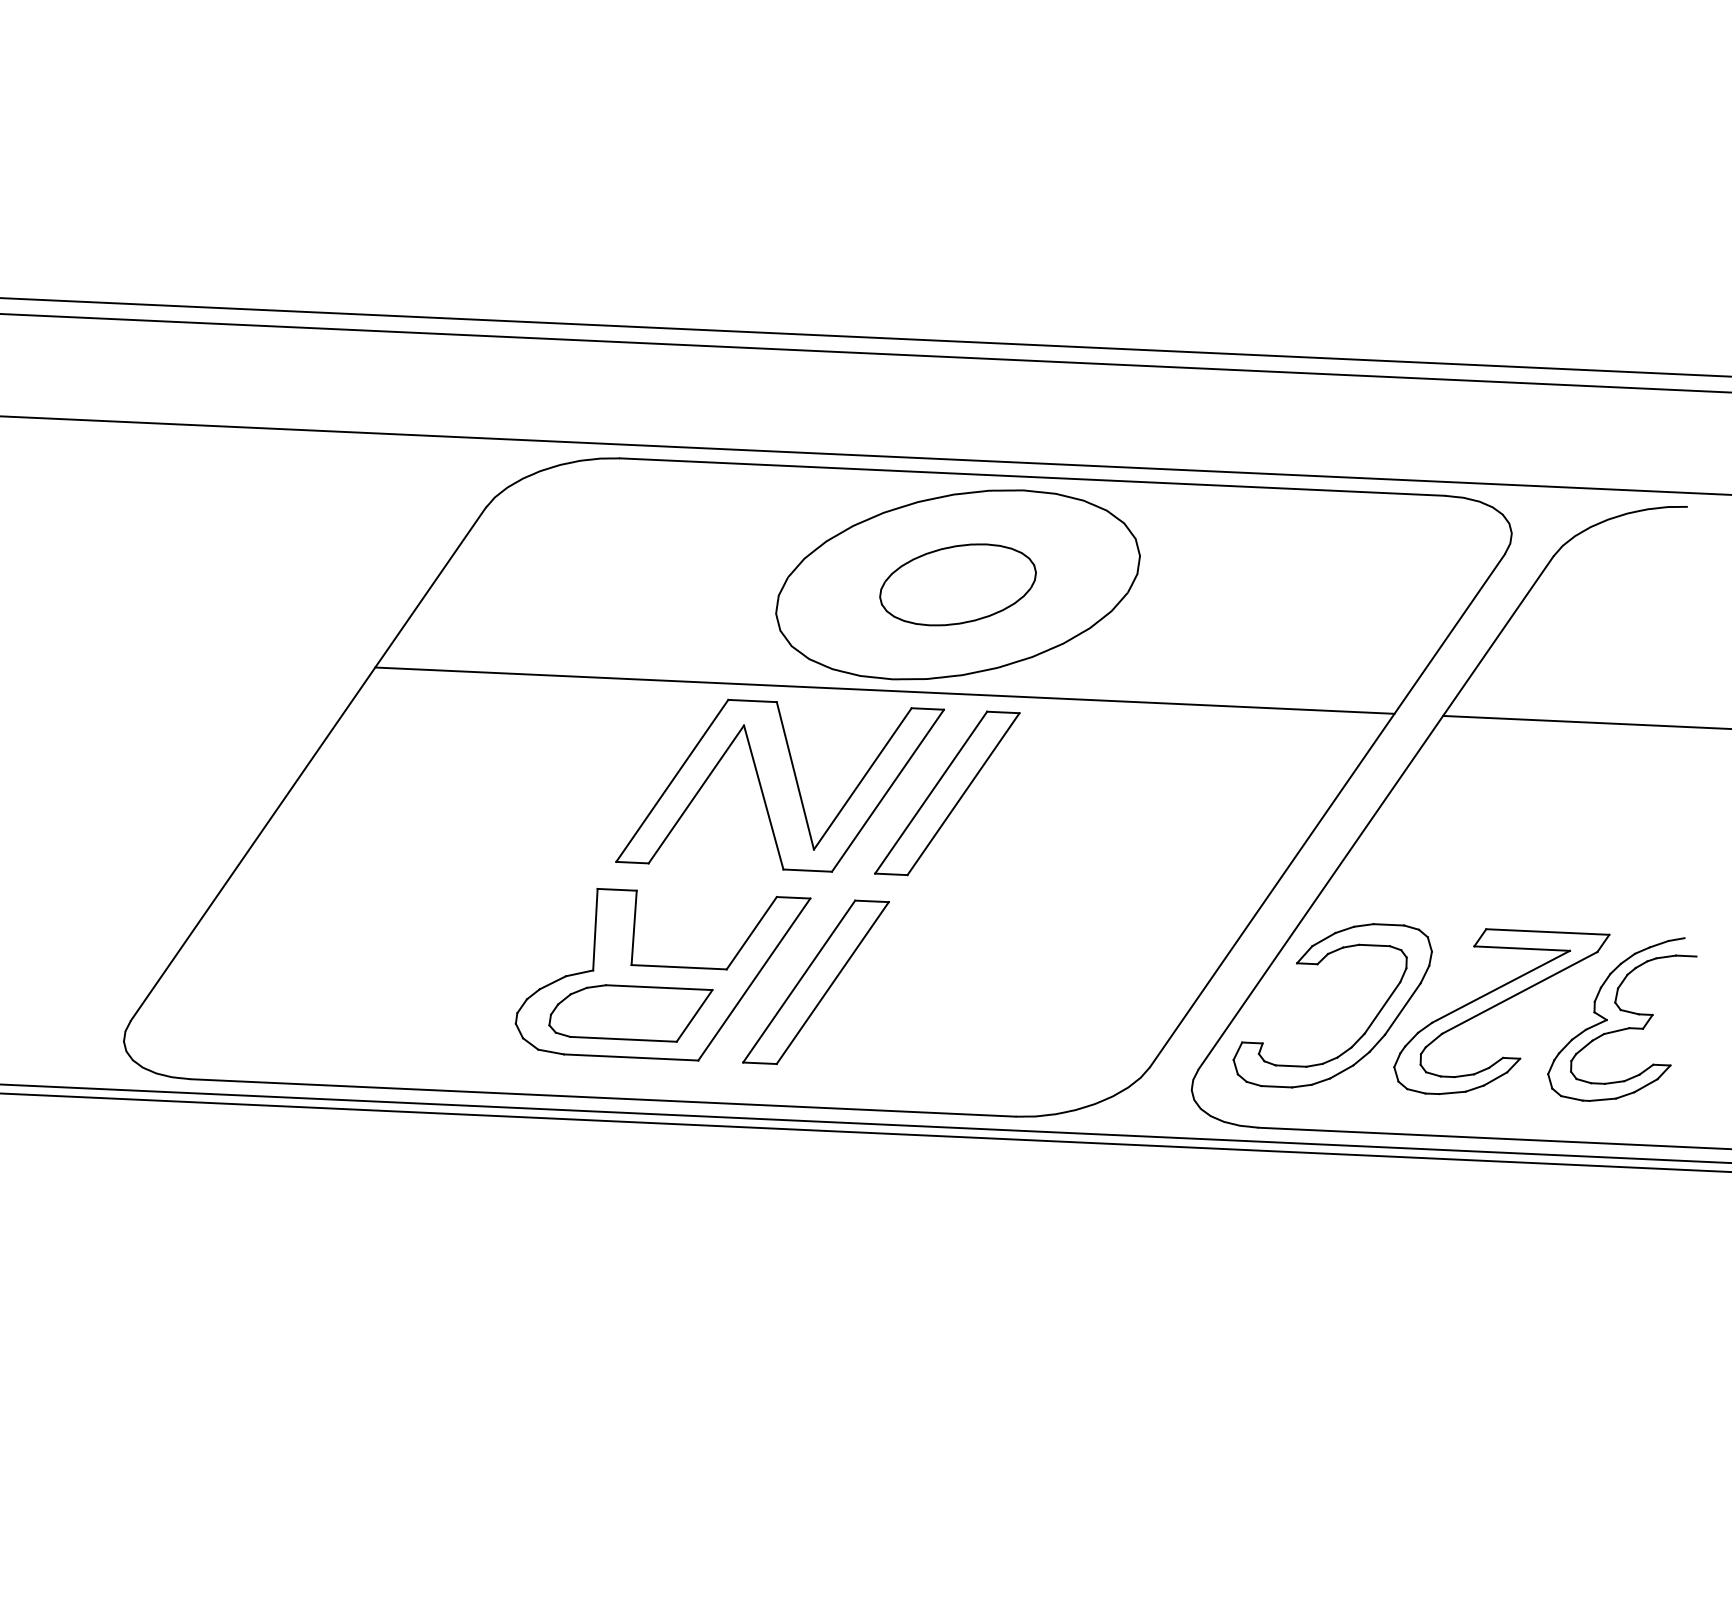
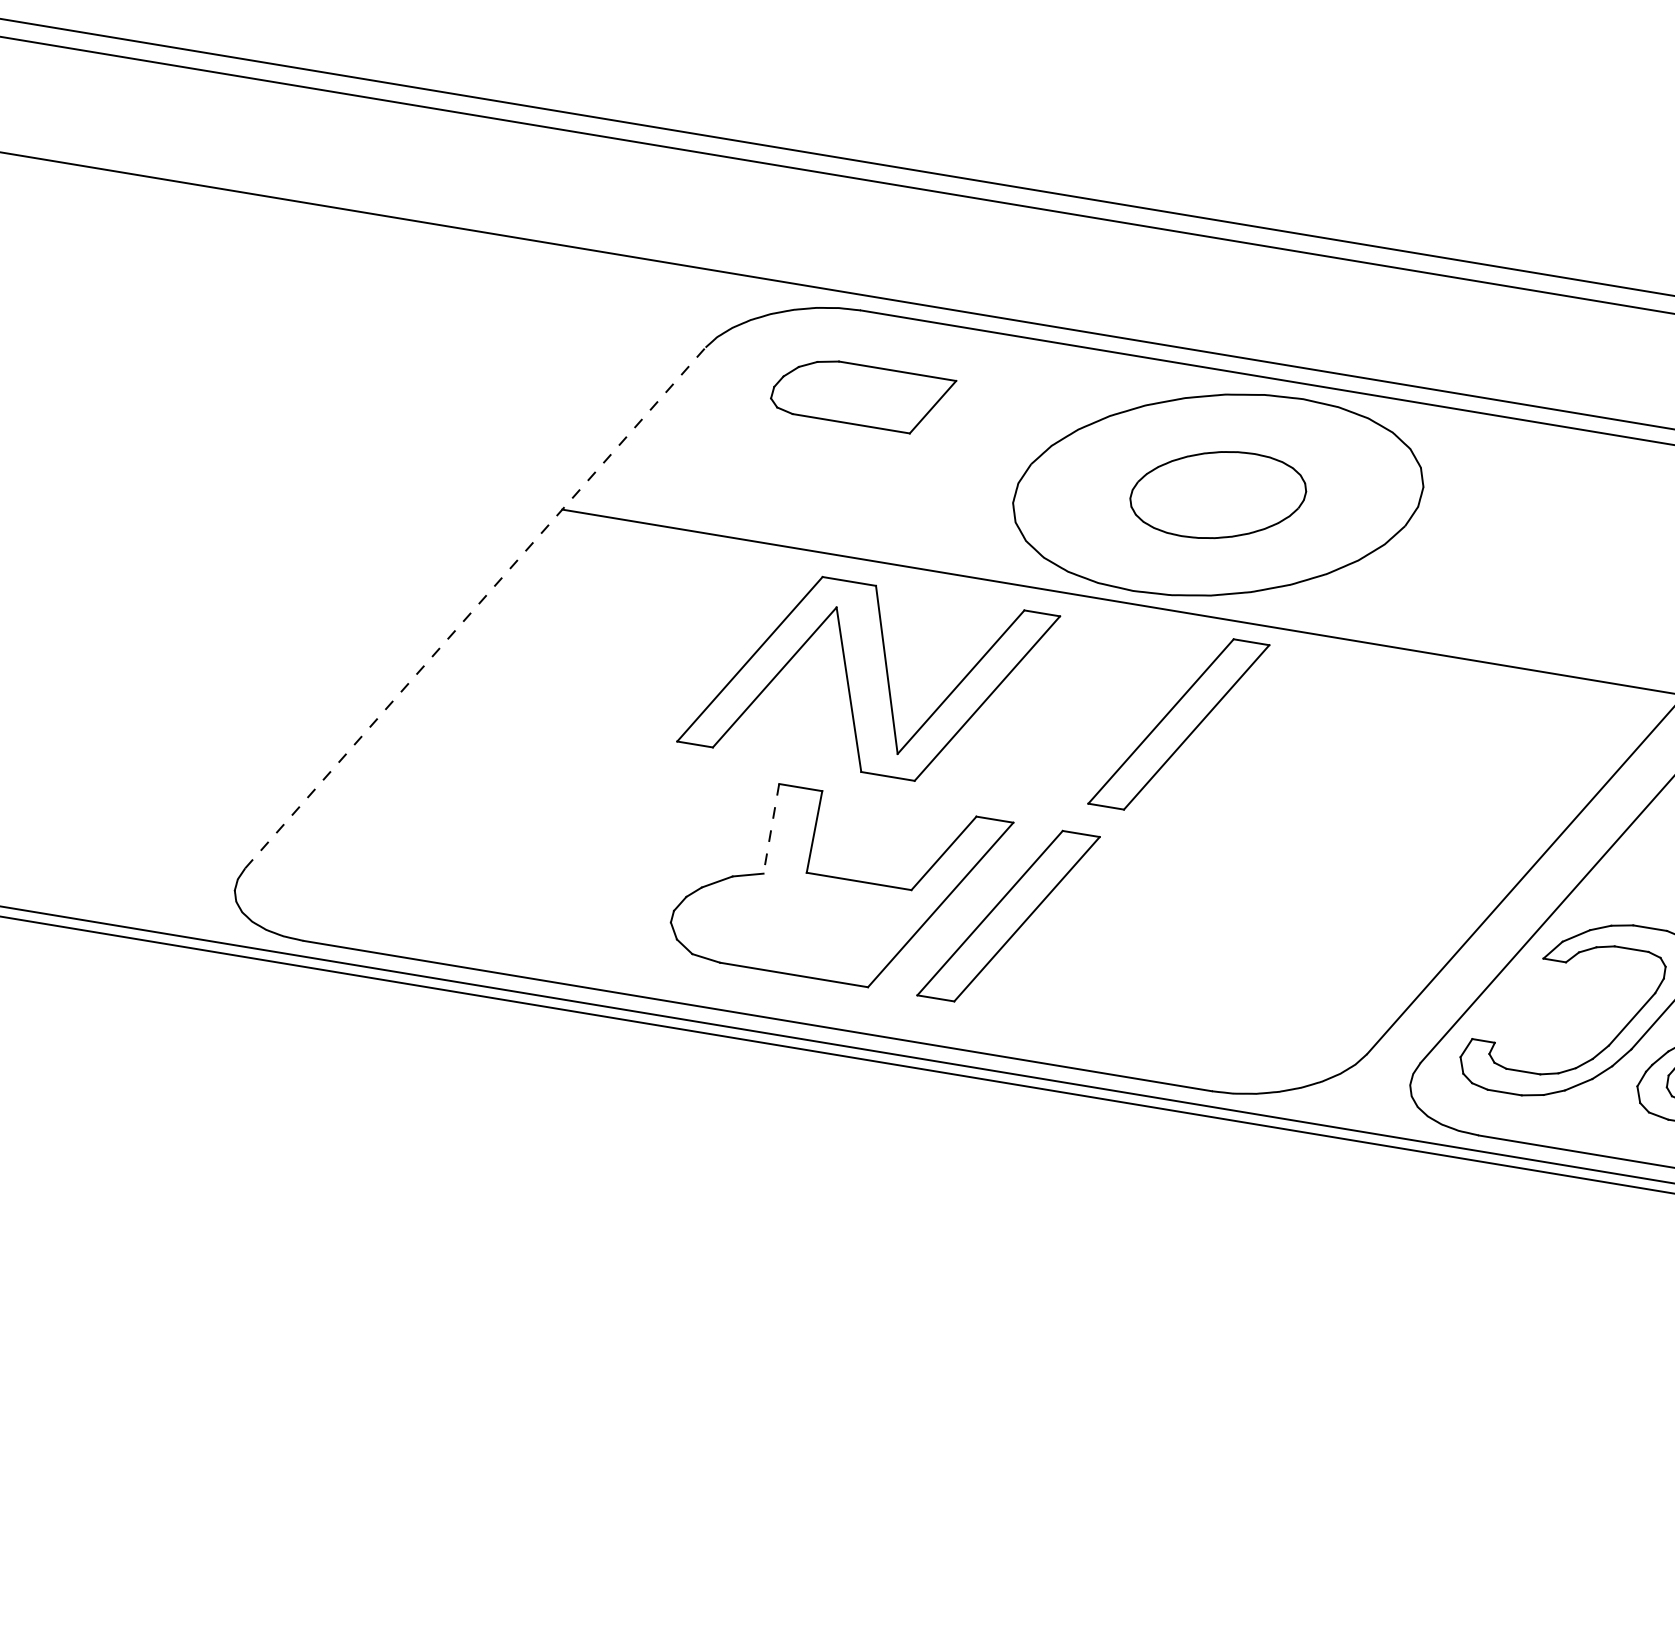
line: (308, 764) -> (475, 608), solid -> dashed
part: (780, 785) -> (869, 678), moved
line: (595, 929) -> (771, 828), solid -> dashed
part: (630, 1013) -> (862, 396), moved

